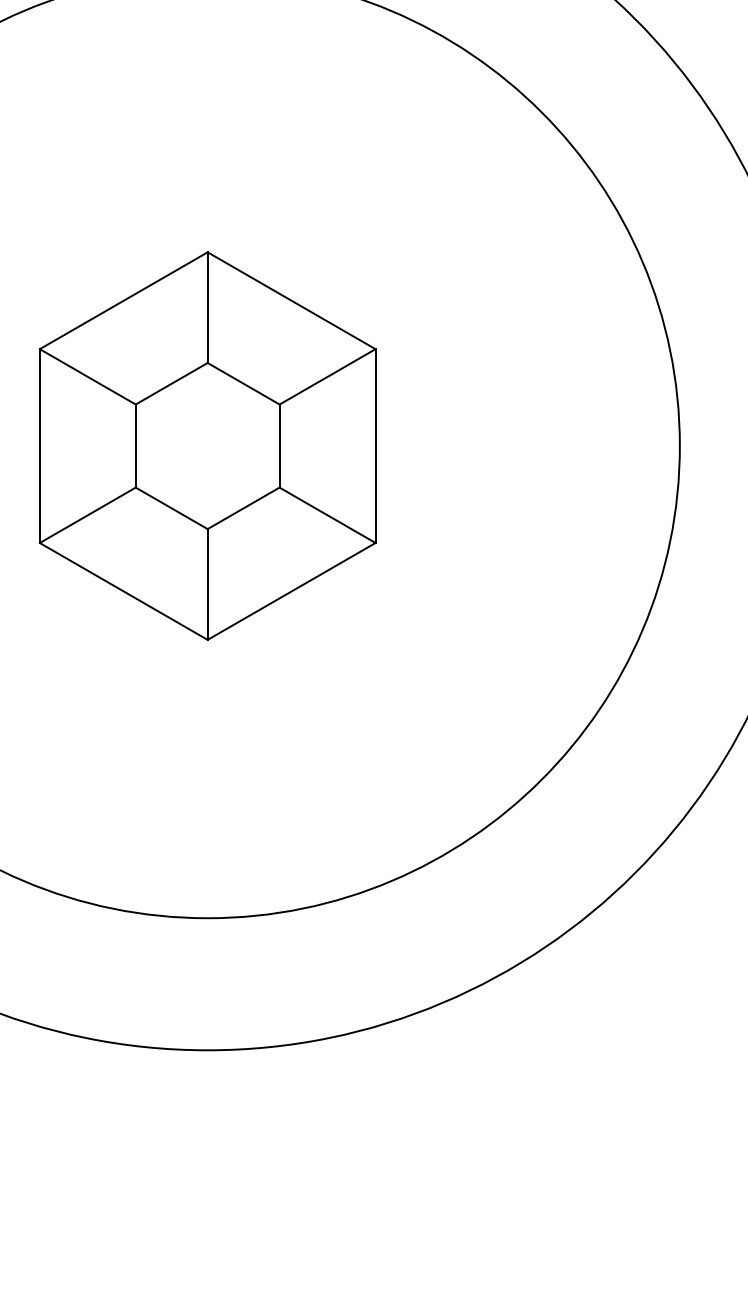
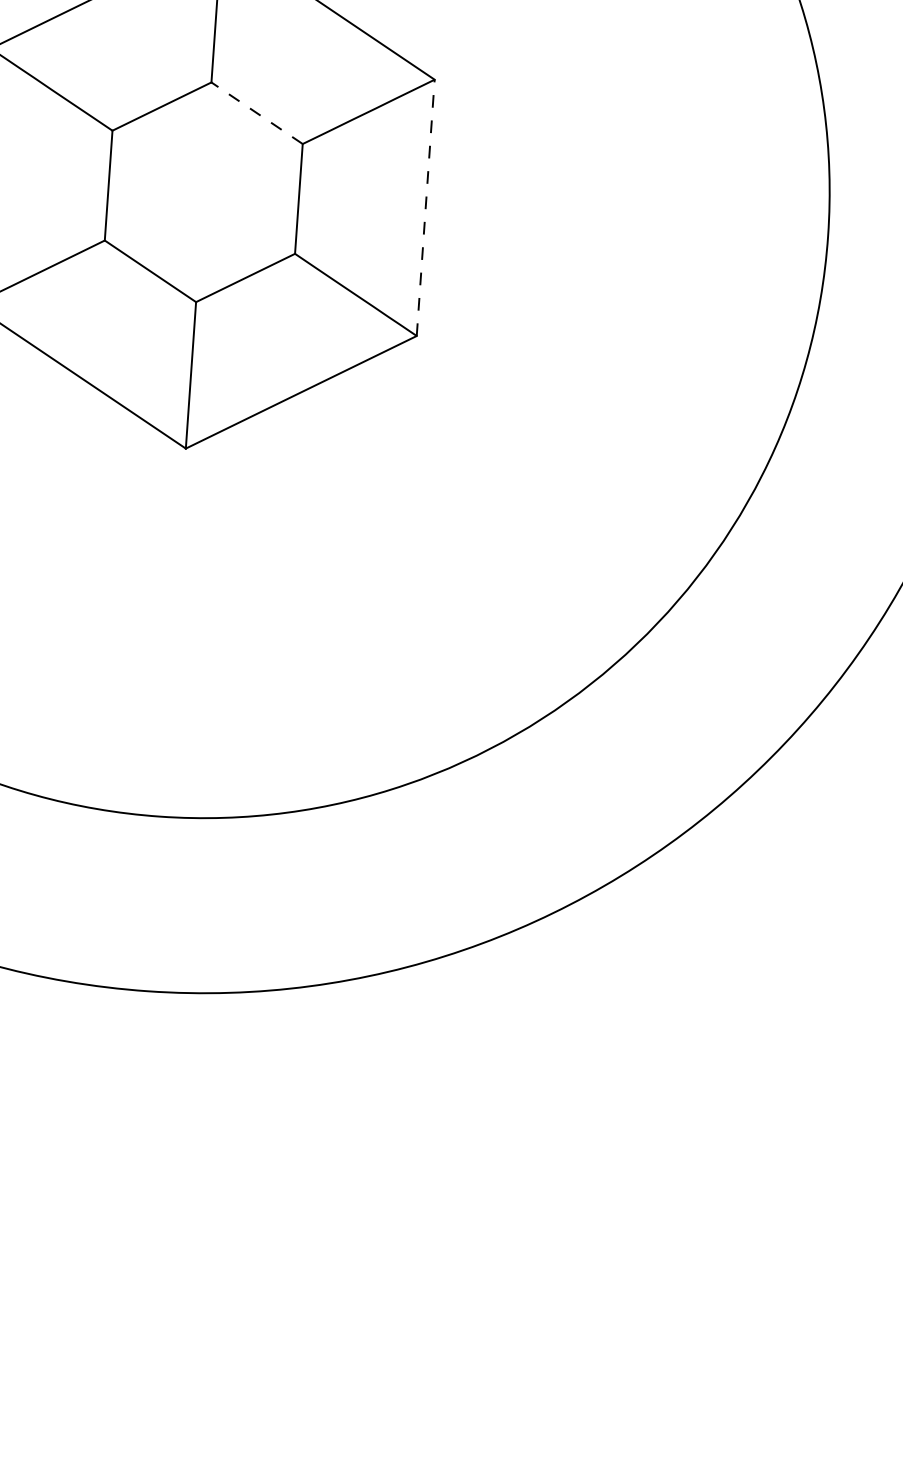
line: (243, 383) -> (256, 112), solid -> dashed
line: (375, 446) -> (425, 208), solid -> dashed

